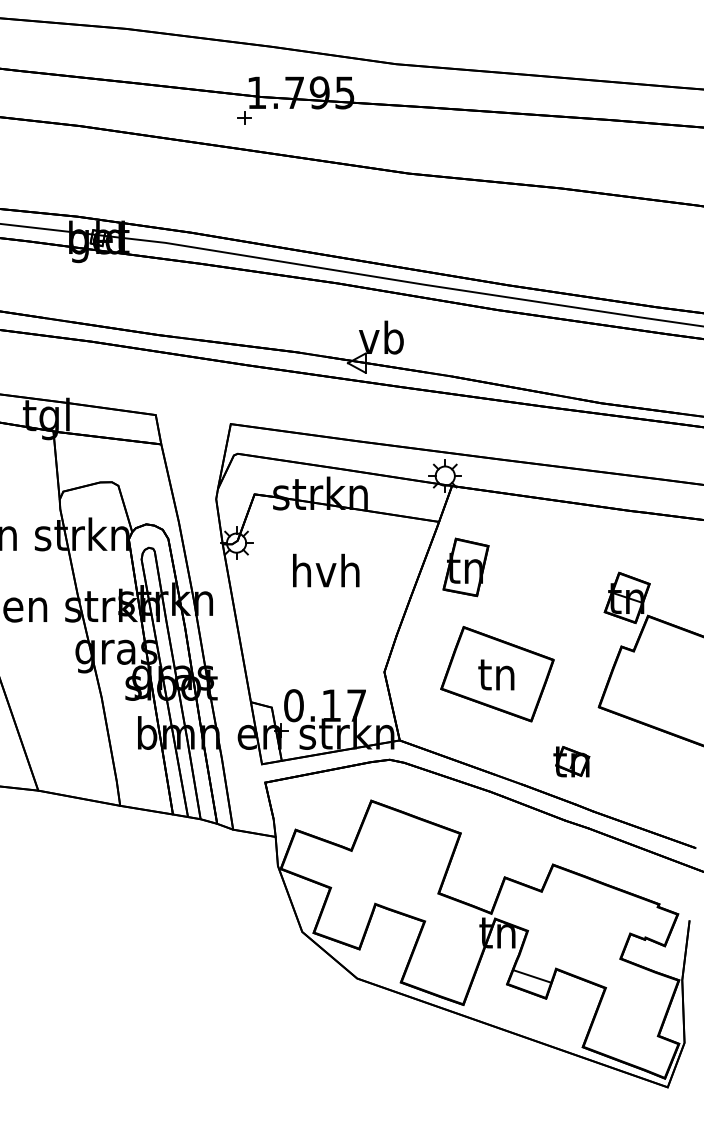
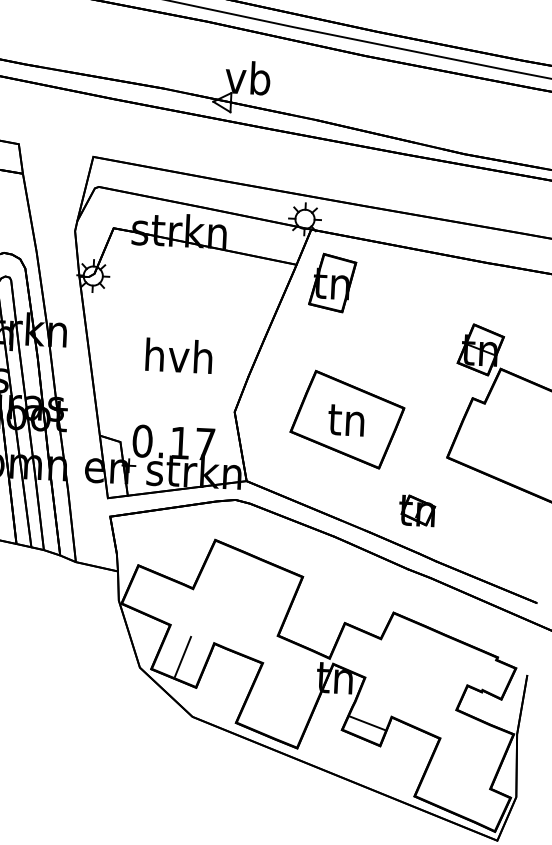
part: (465, 567) -> (332, 283), moved
text: (326, 570) -> (179, 355), moved
line: (344, 918) -> (182, 656), added

